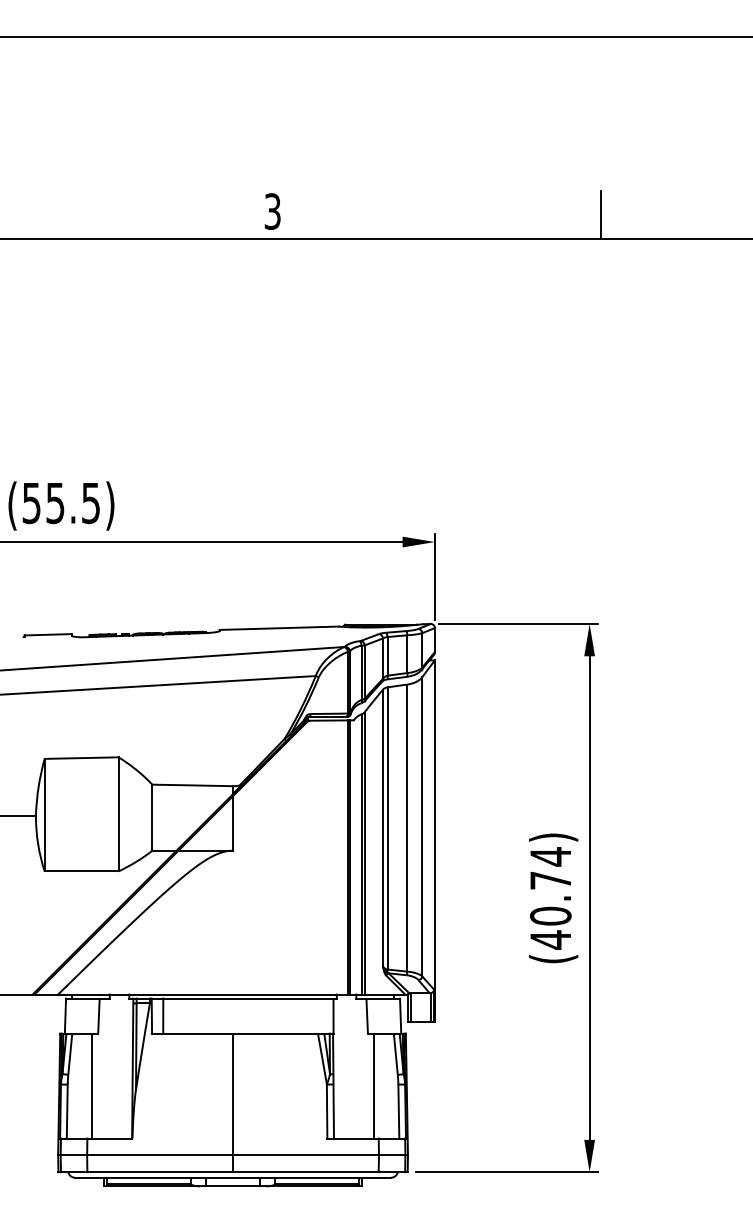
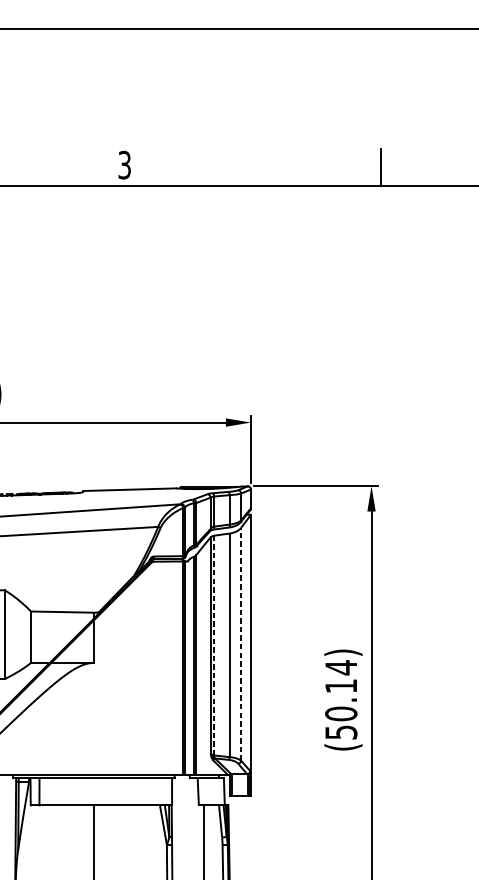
line: (422, 826) -> (241, 644), solid -> dashed
line: (387, 828) -> (214, 645), solid -> dashed
text: (550, 910) -> (341, 709), (40.74) -> (50.14)

